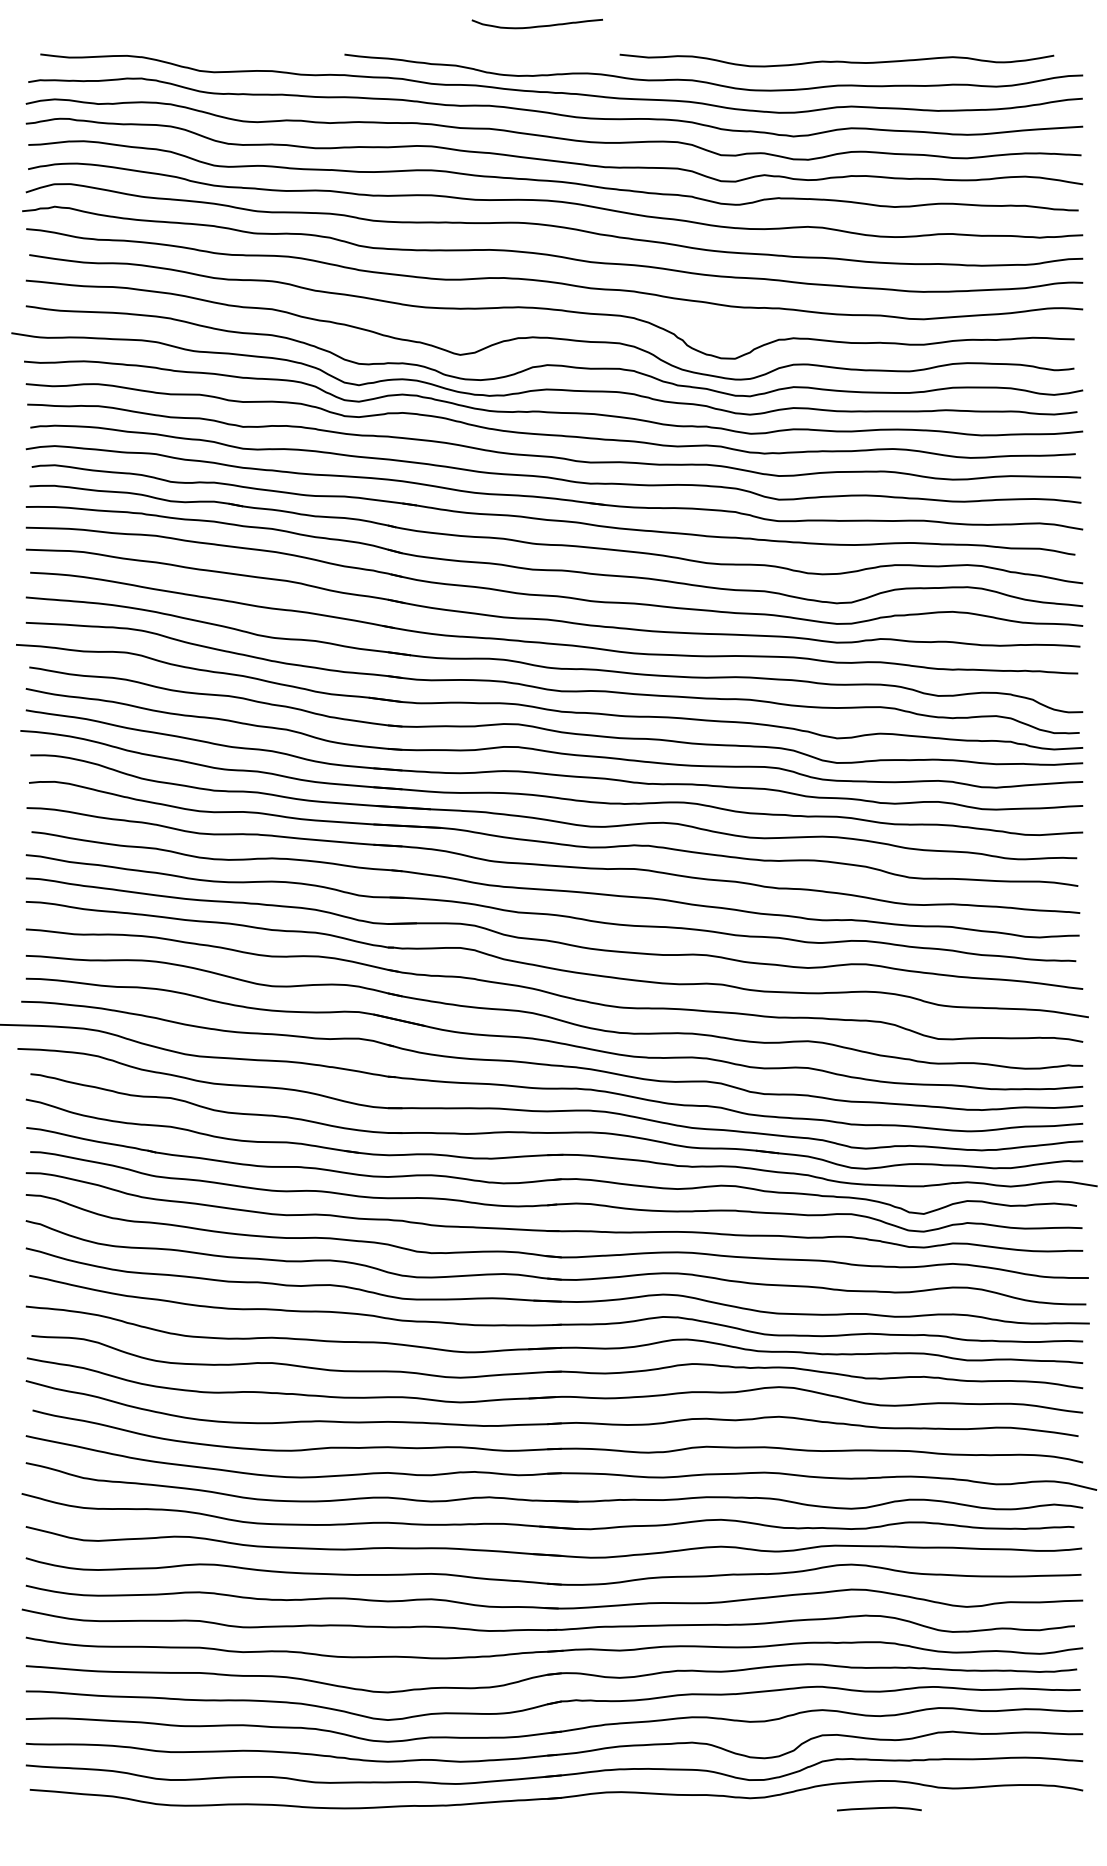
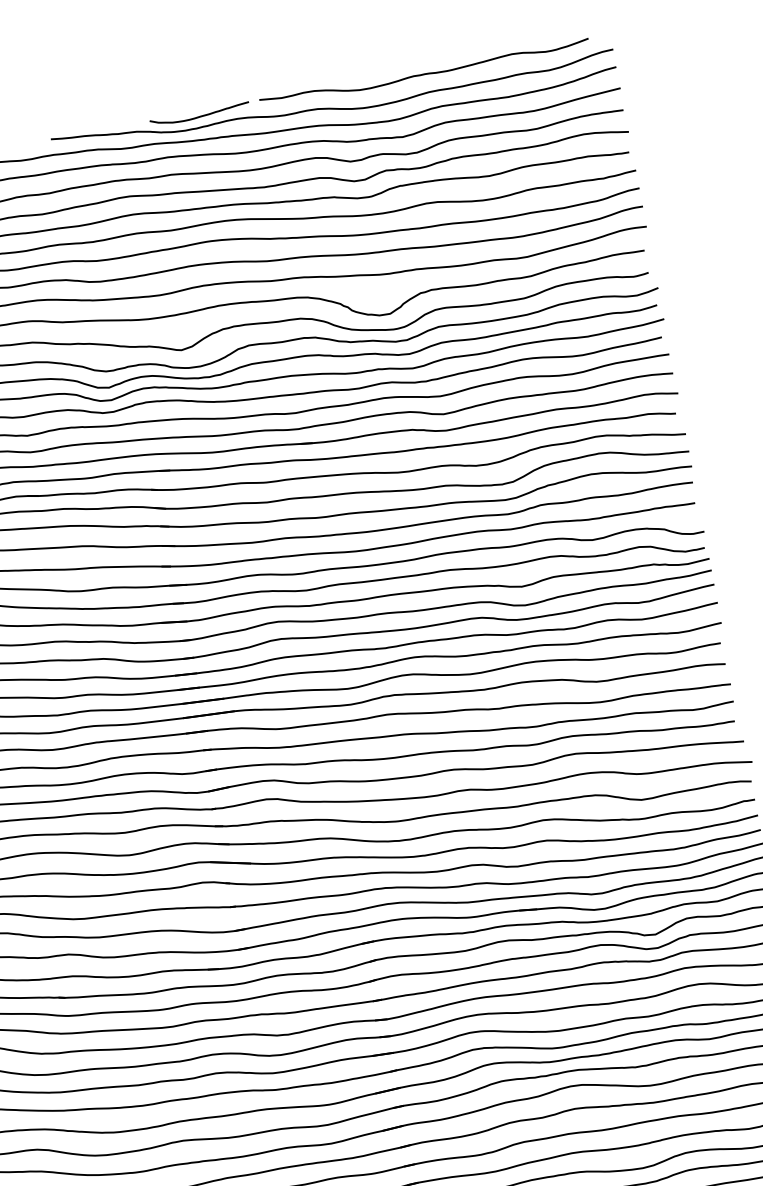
curve: (537, 25) -> (200, 115), moved

